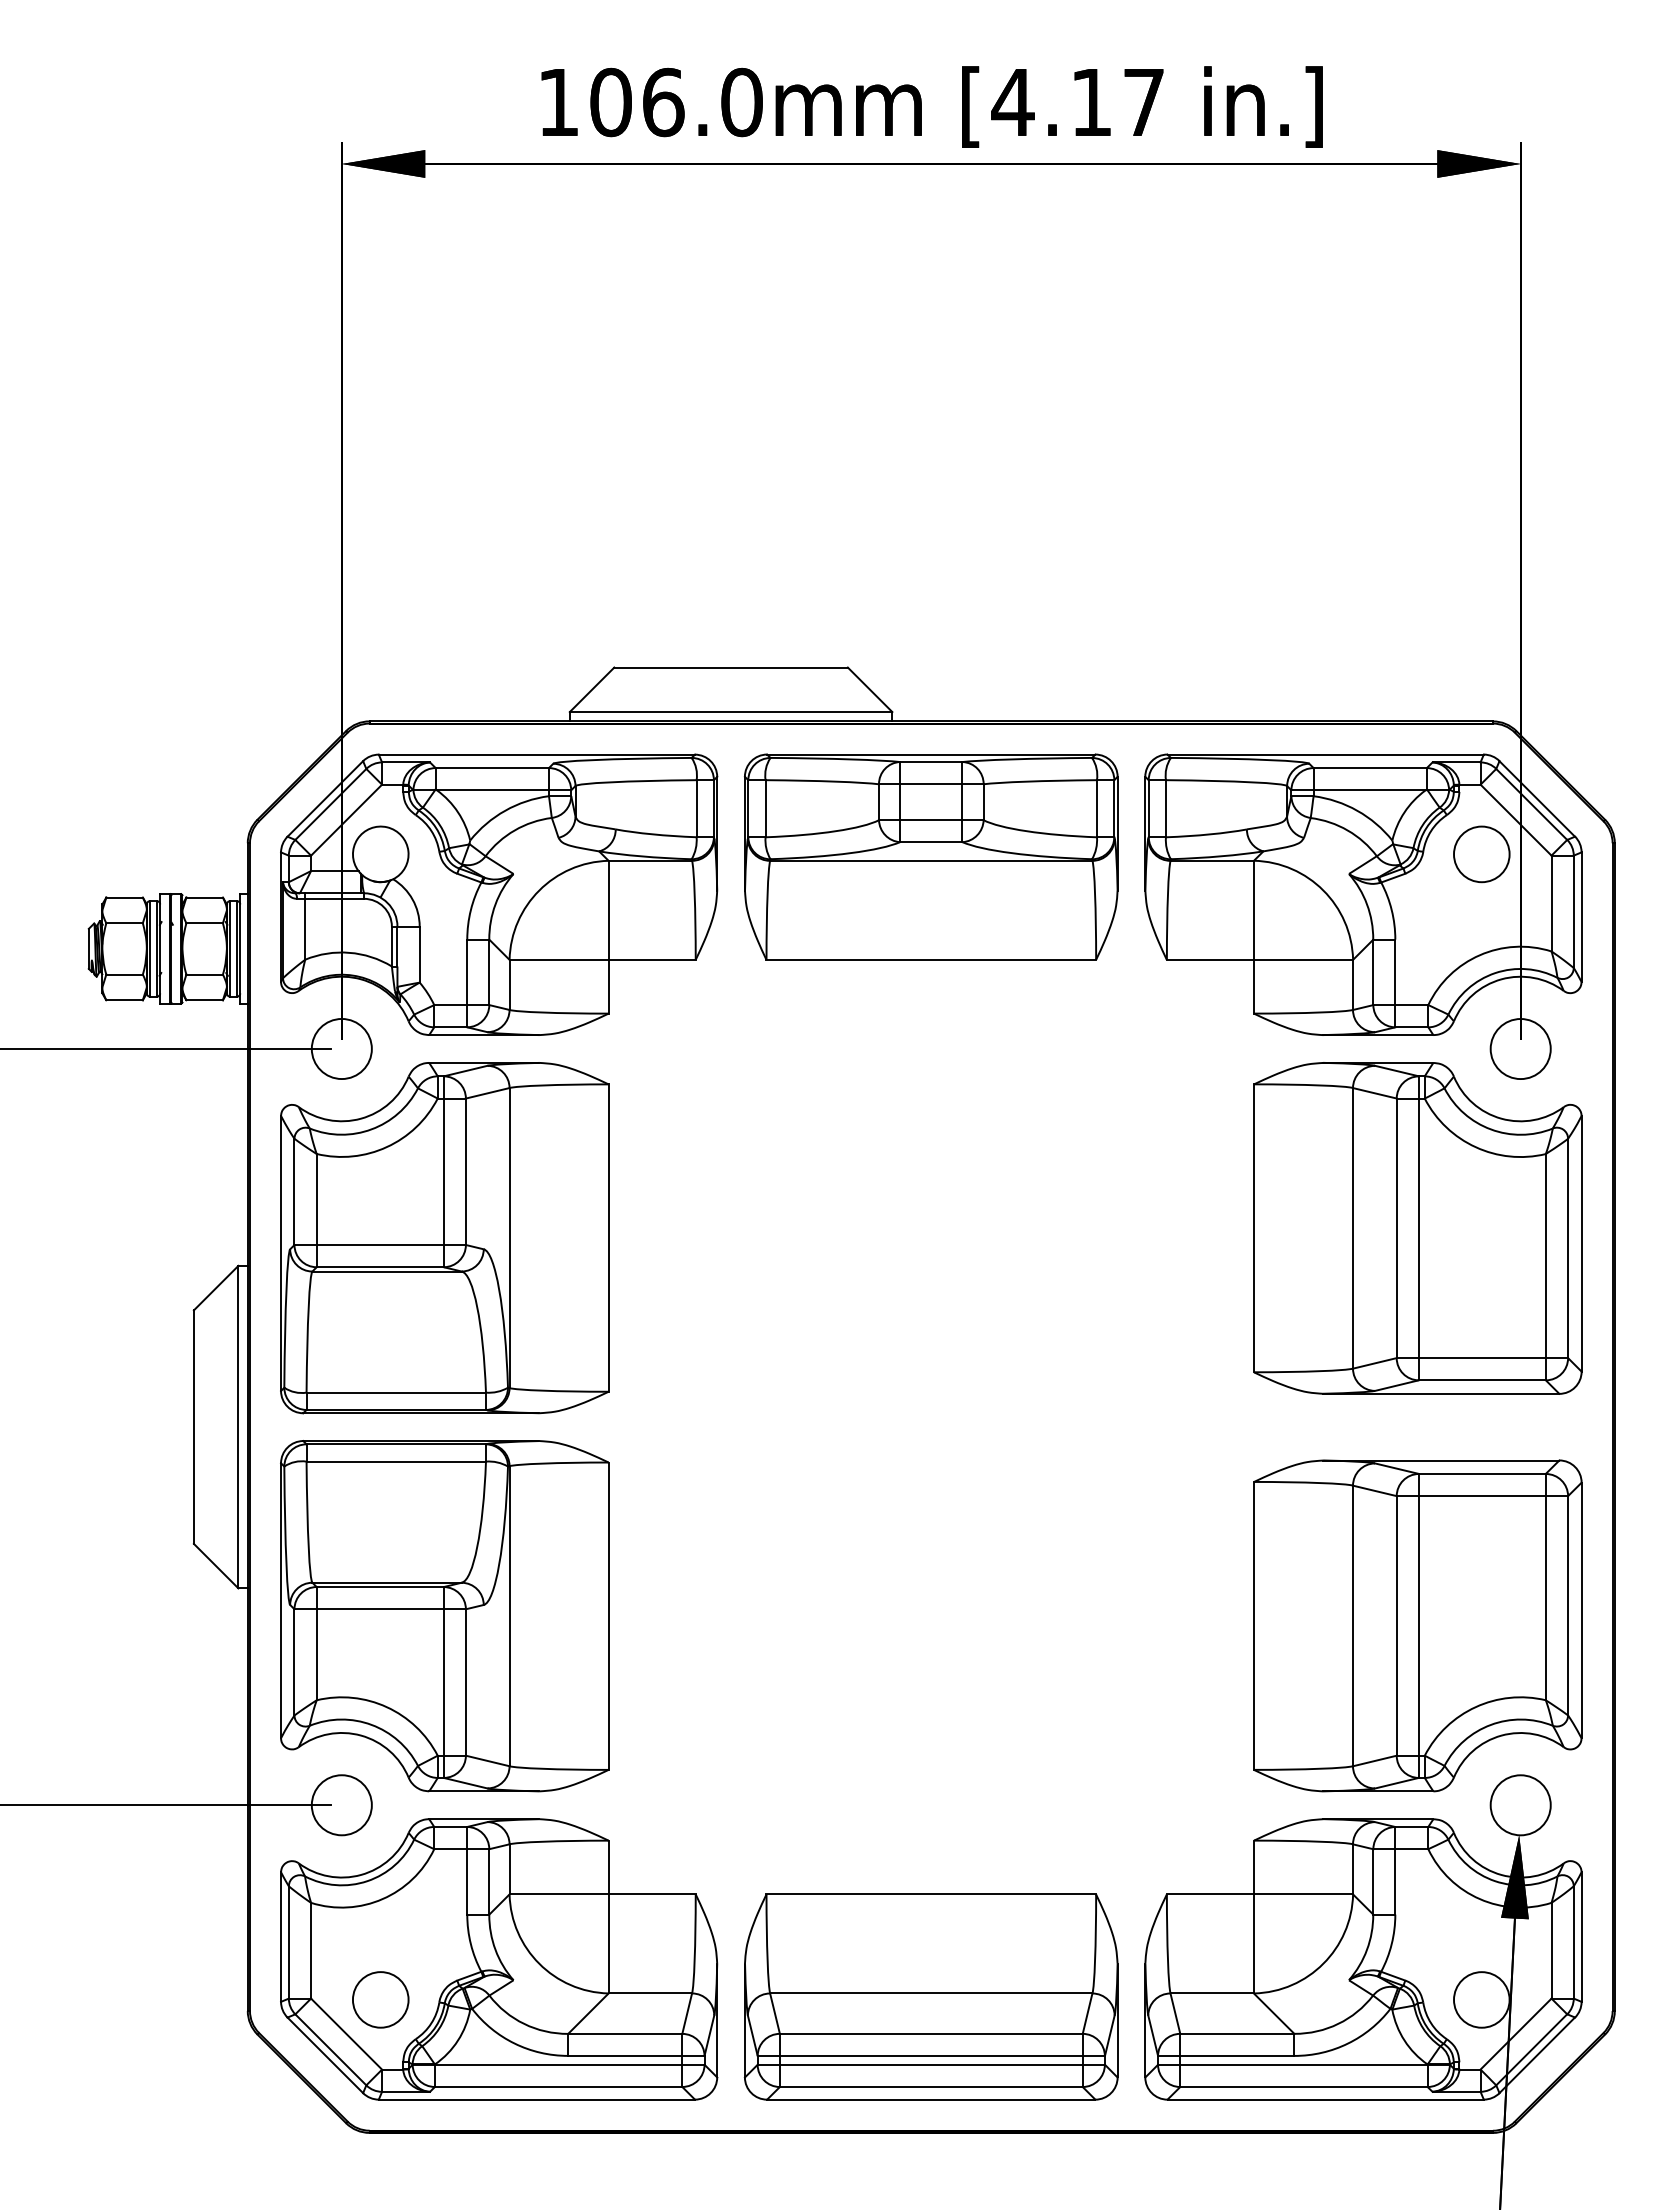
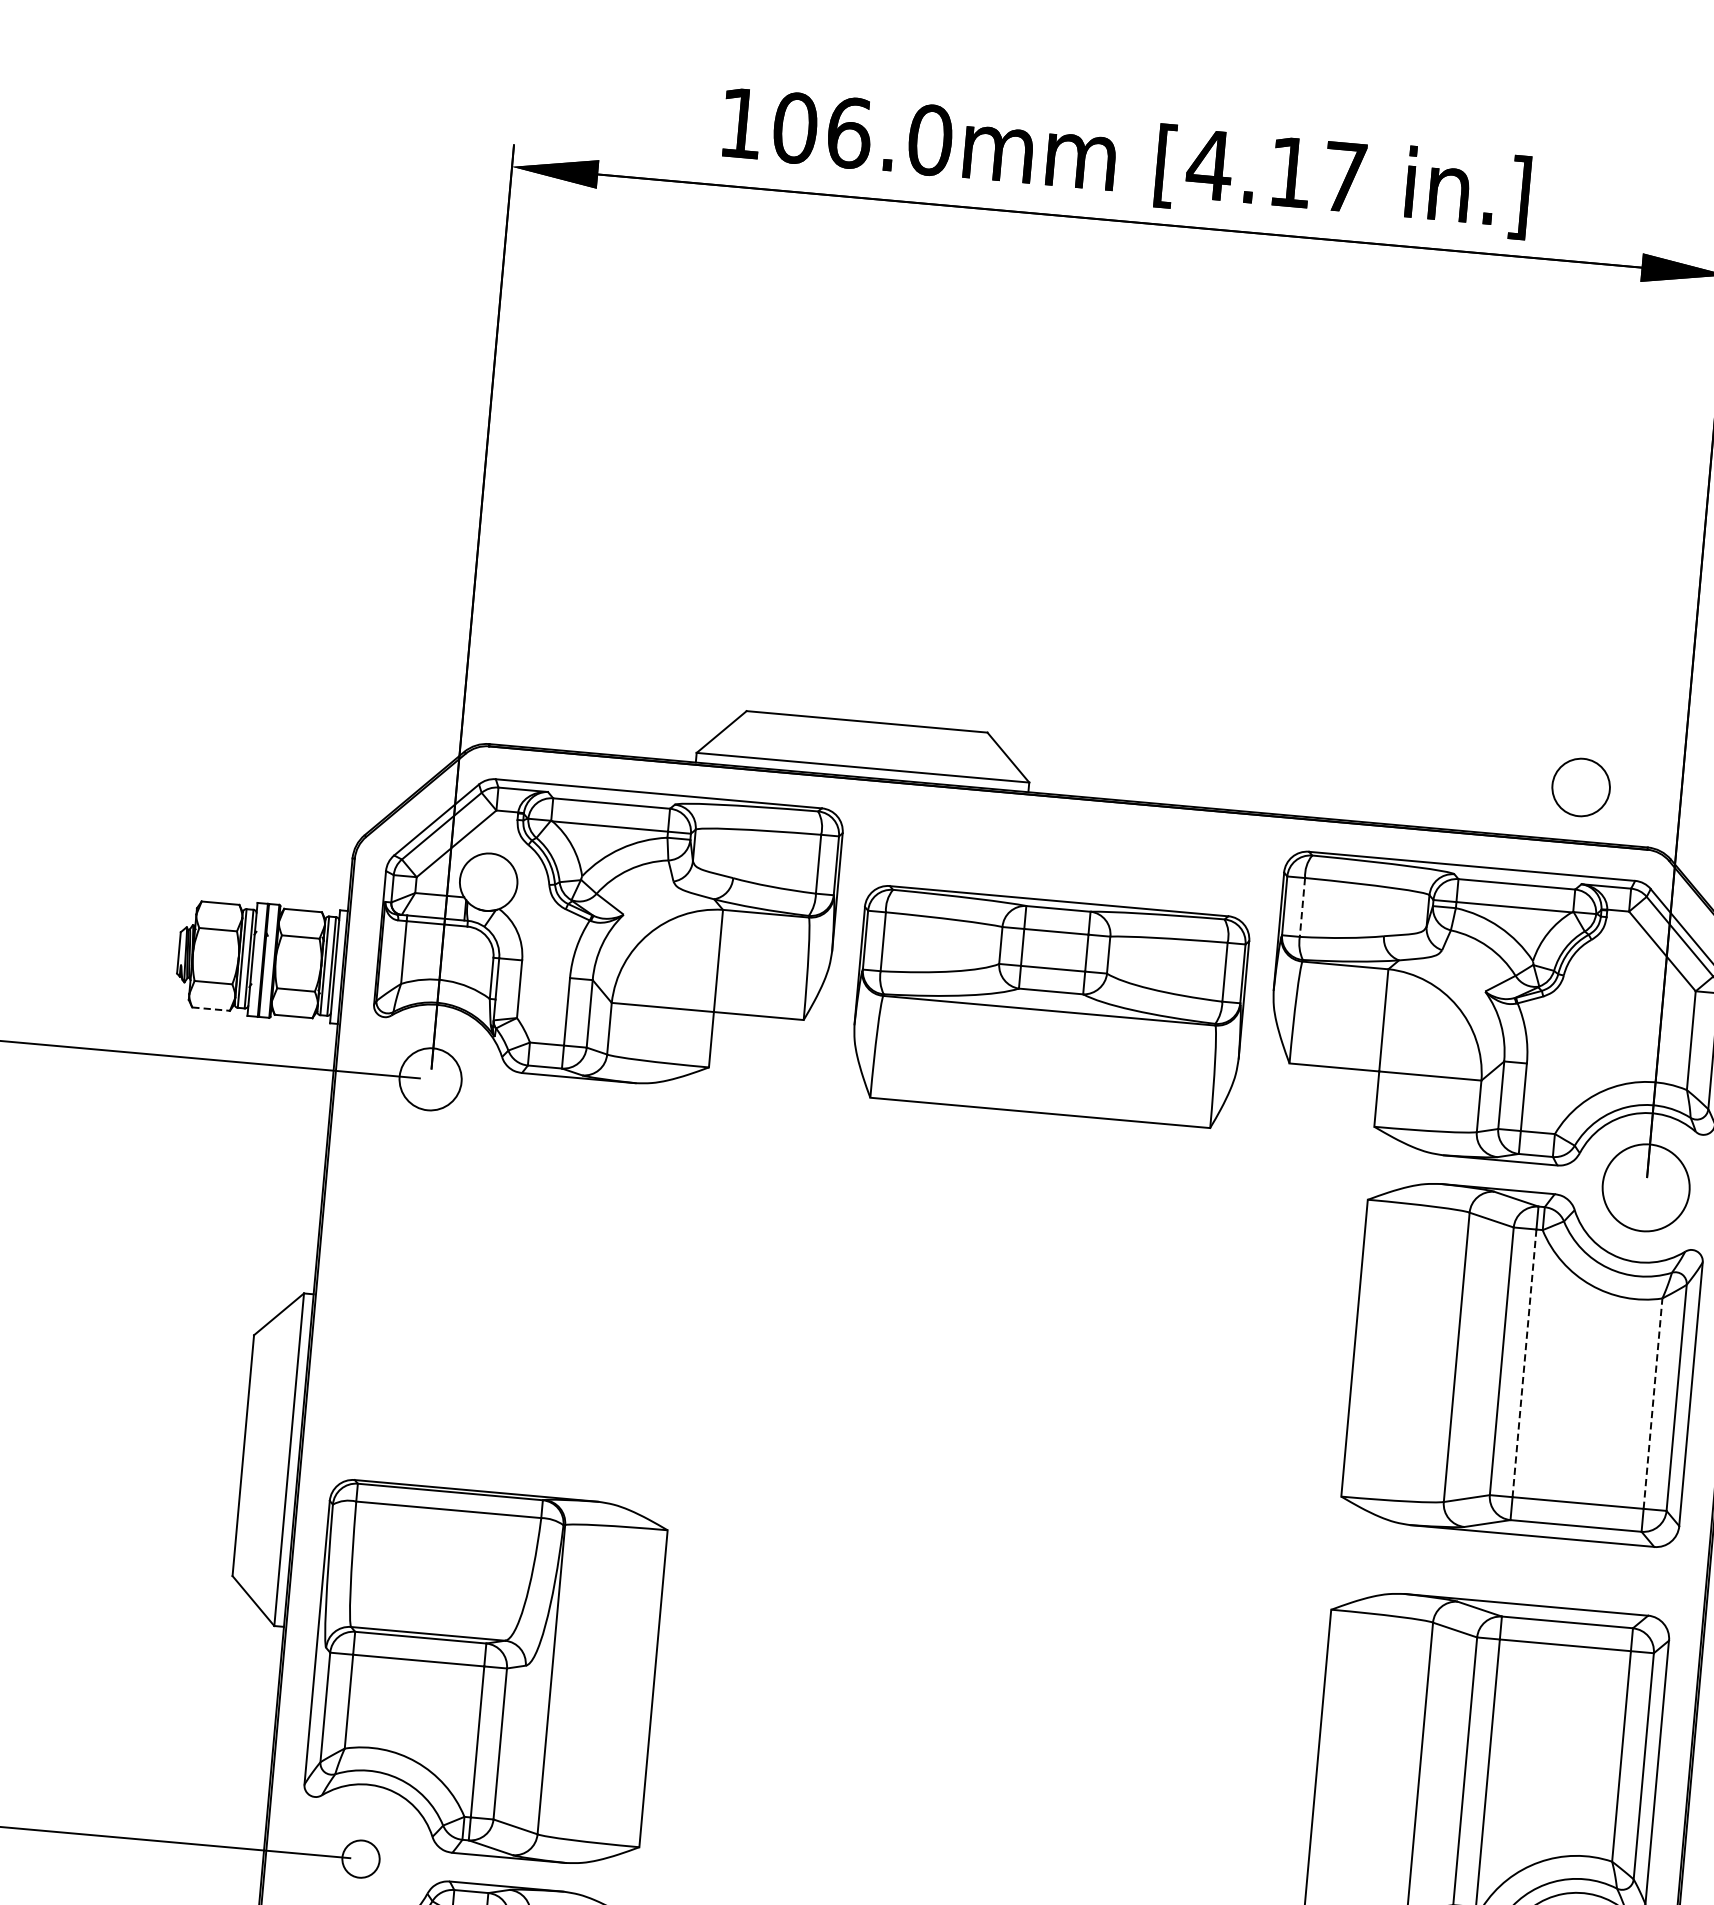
line: (1165, 808) -> (1302, 907), solid -> dashed
circle: (1481, 854) -> (1580, 787), moved
part: (931, 856) -> (1049, 1006), moved
line: (125, 1000) -> (212, 1009), solid -> dashed
circle: (1520, 1049) -> (1645, 1188), size x1.4
line: (1418, 1228) -> (1524, 1363), solid -> dashed
part: (444, 1238) -> (519, 1284), removed
line: (1545, 1255) -> (1652, 1403), solid -> dashed
circle: (341, 1805) -> (360, 1859), size x0.6

